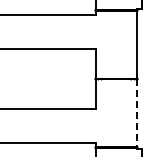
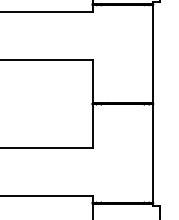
line: (137, 113) -> (153, 153), dashed -> solid

